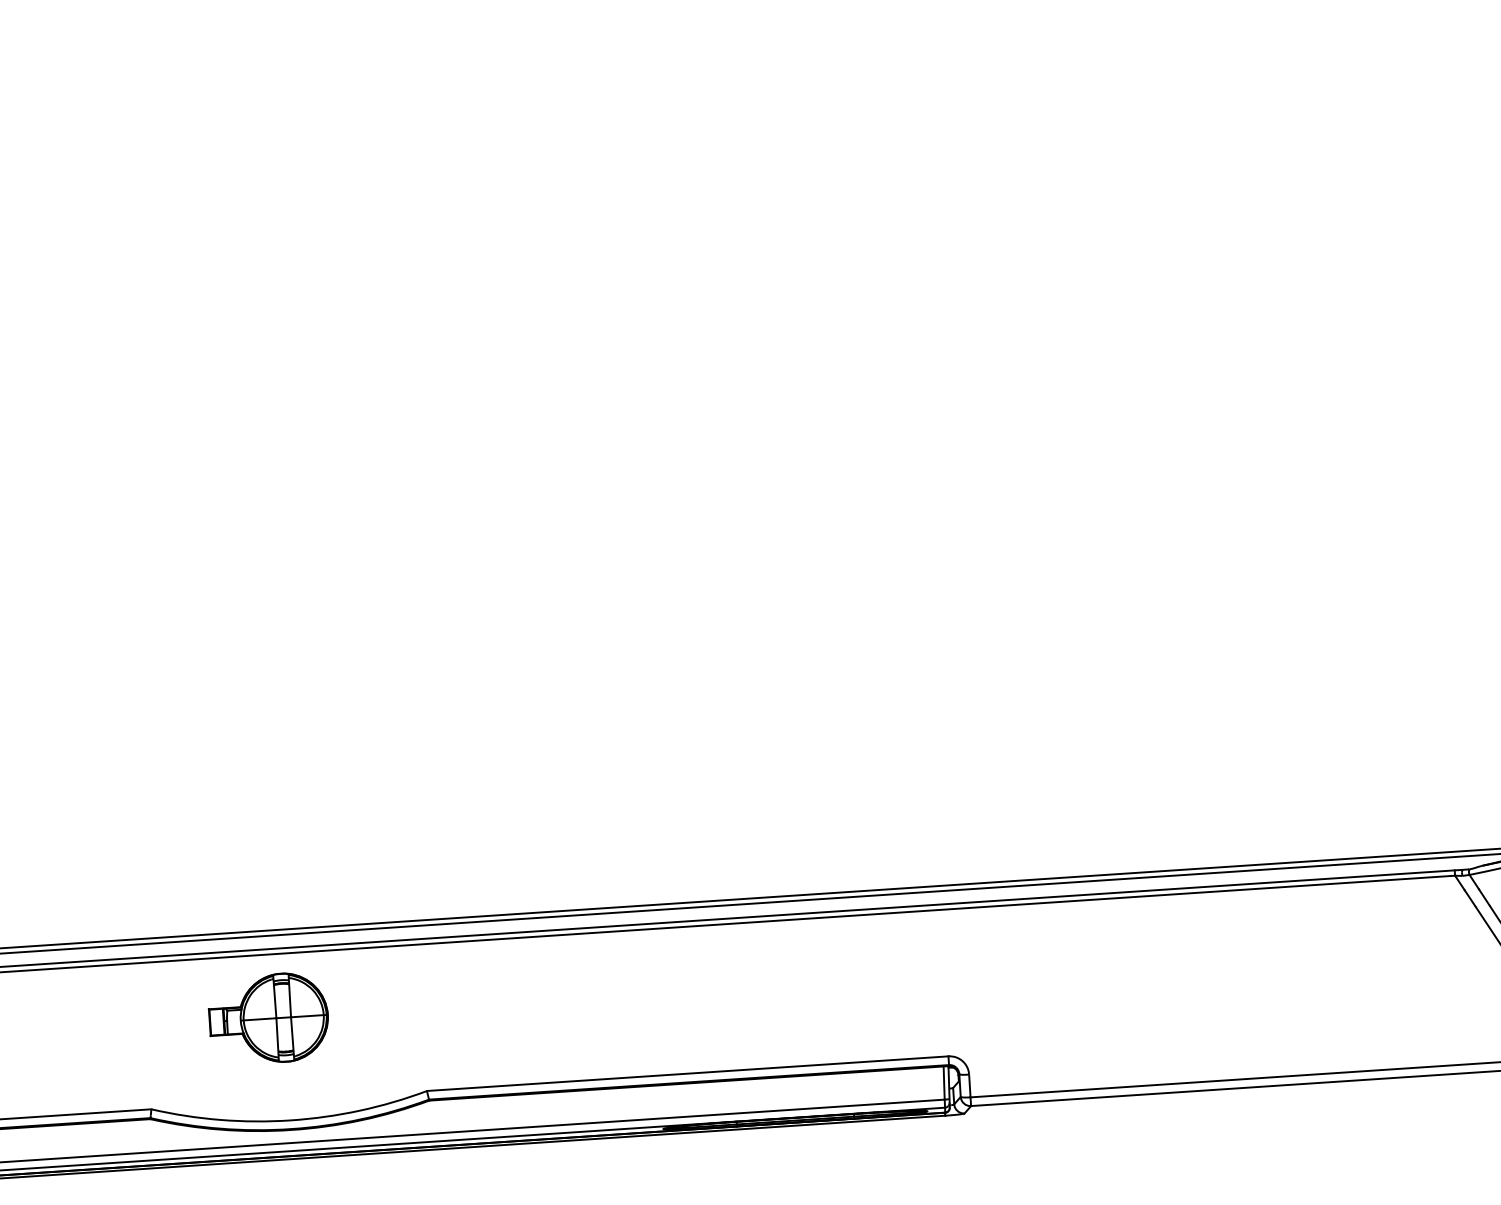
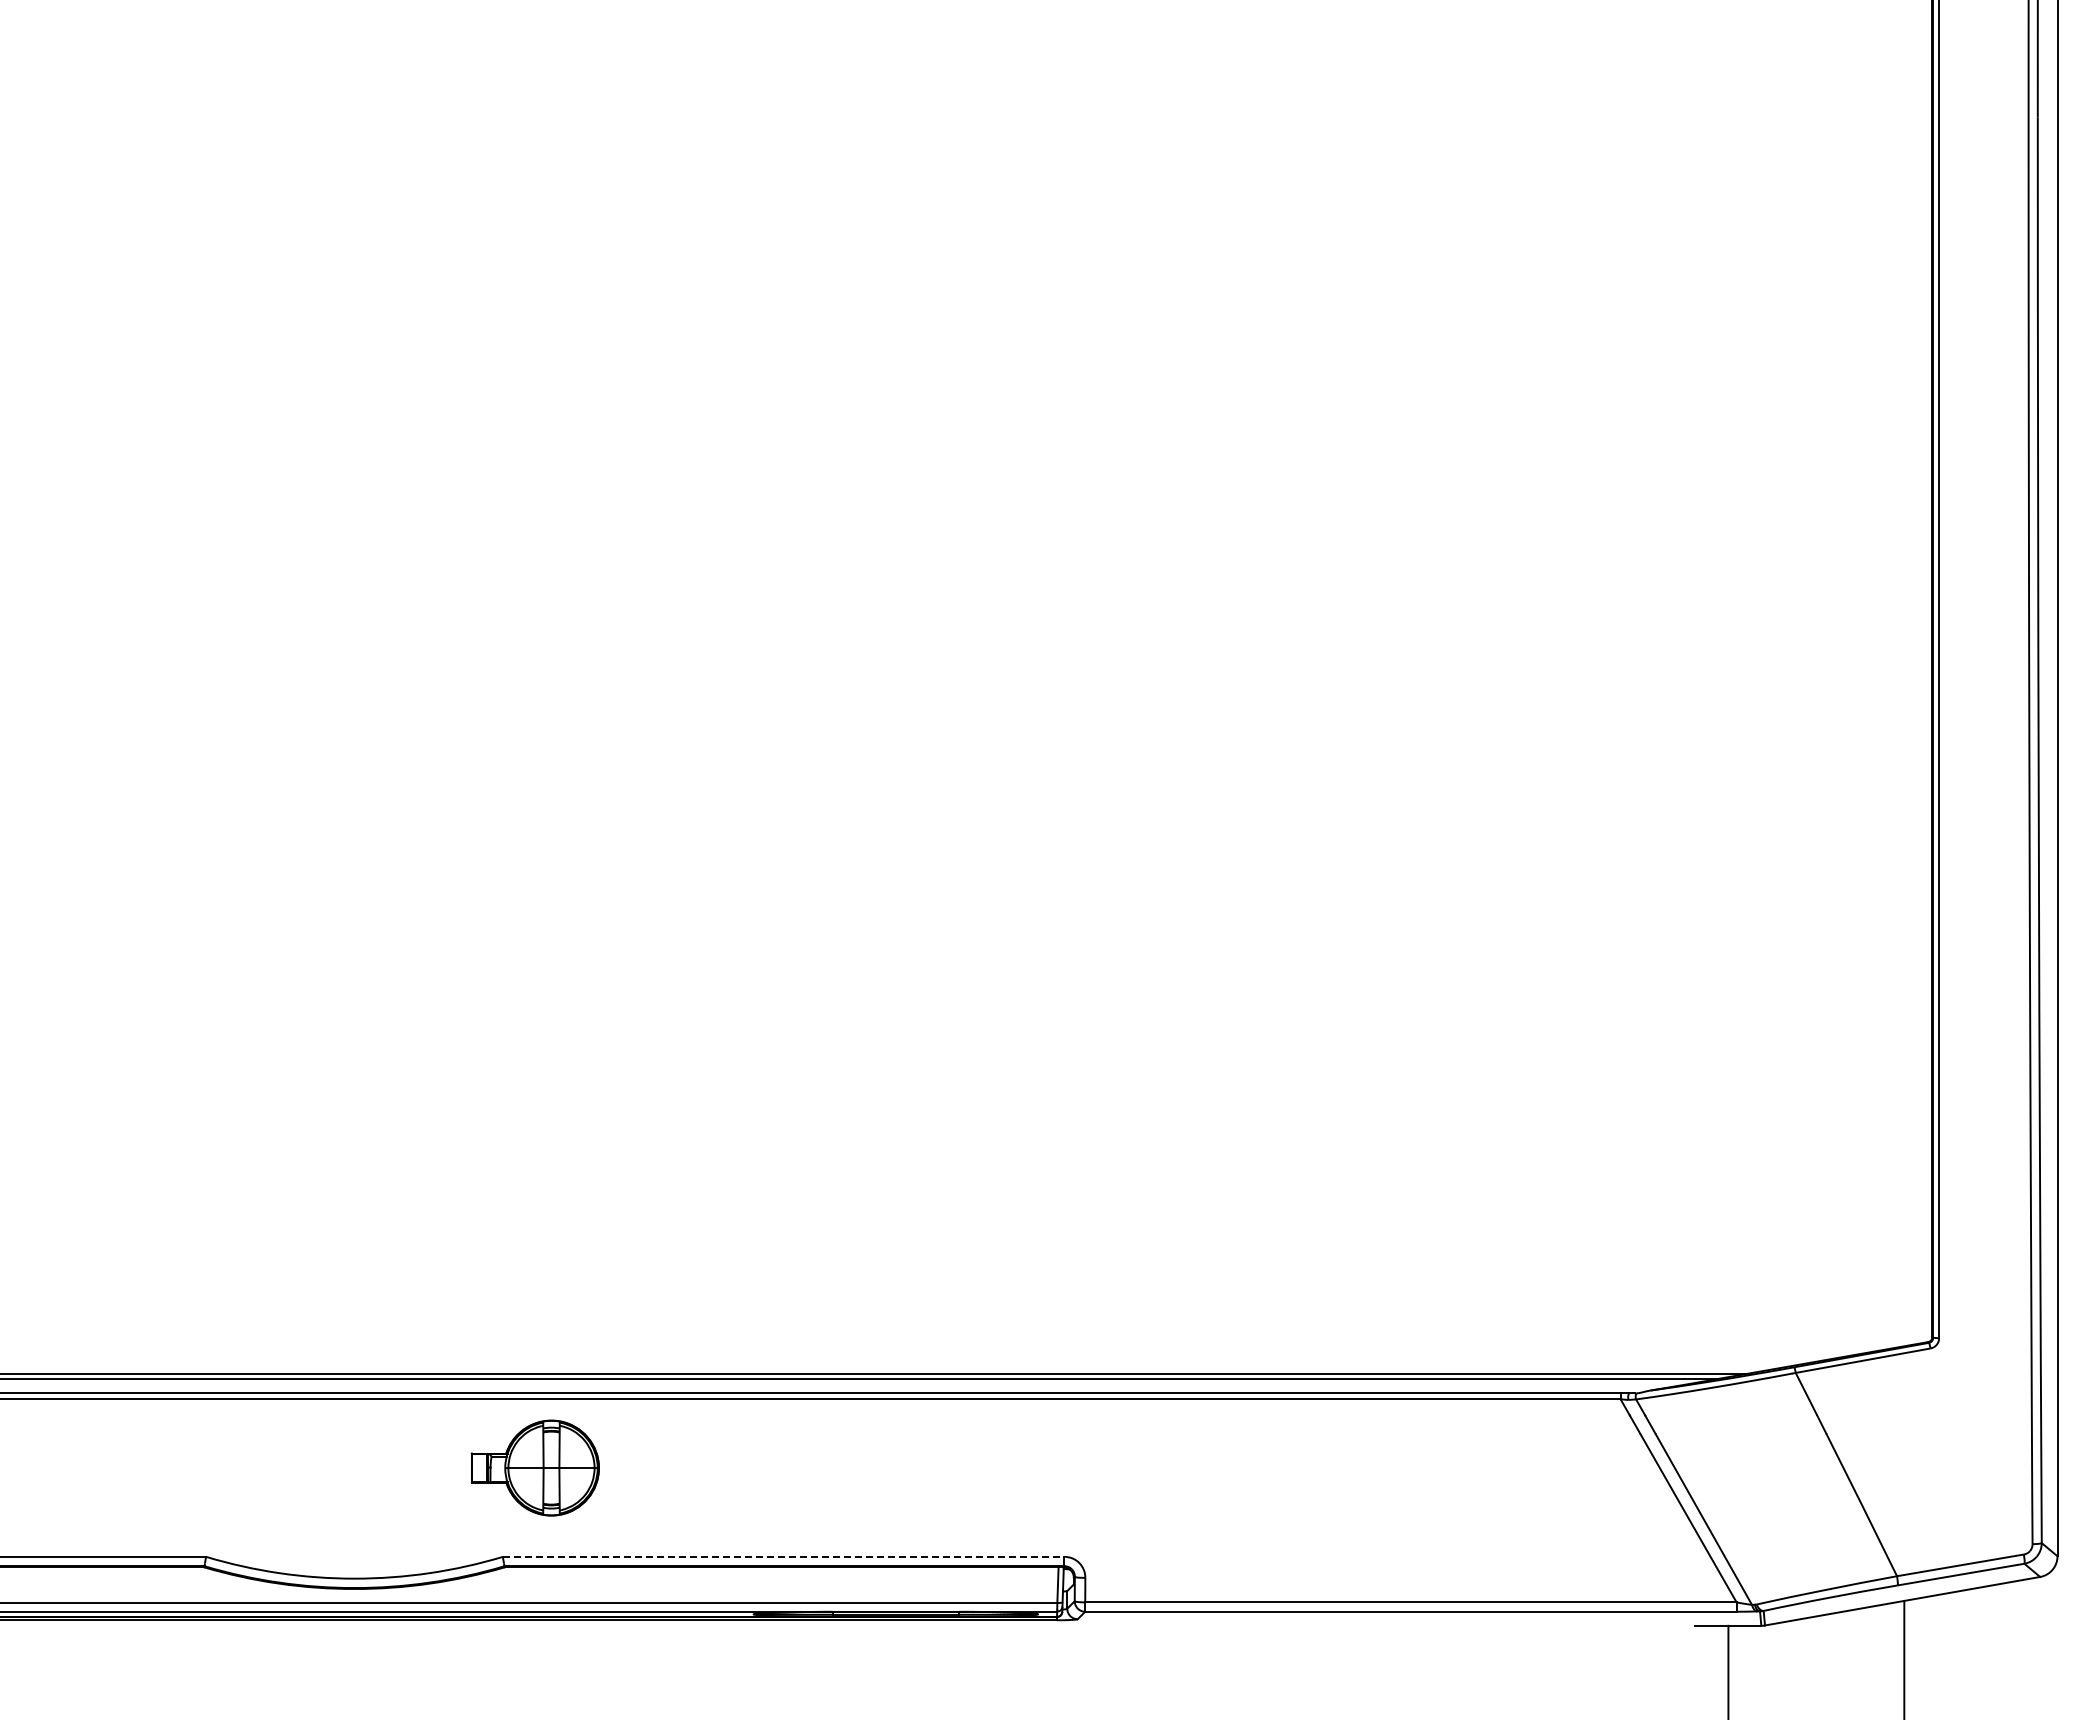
part: (267, 1018) -> (534, 1467), moved
line: (687, 1073) -> (783, 1556), solid -> dashed

